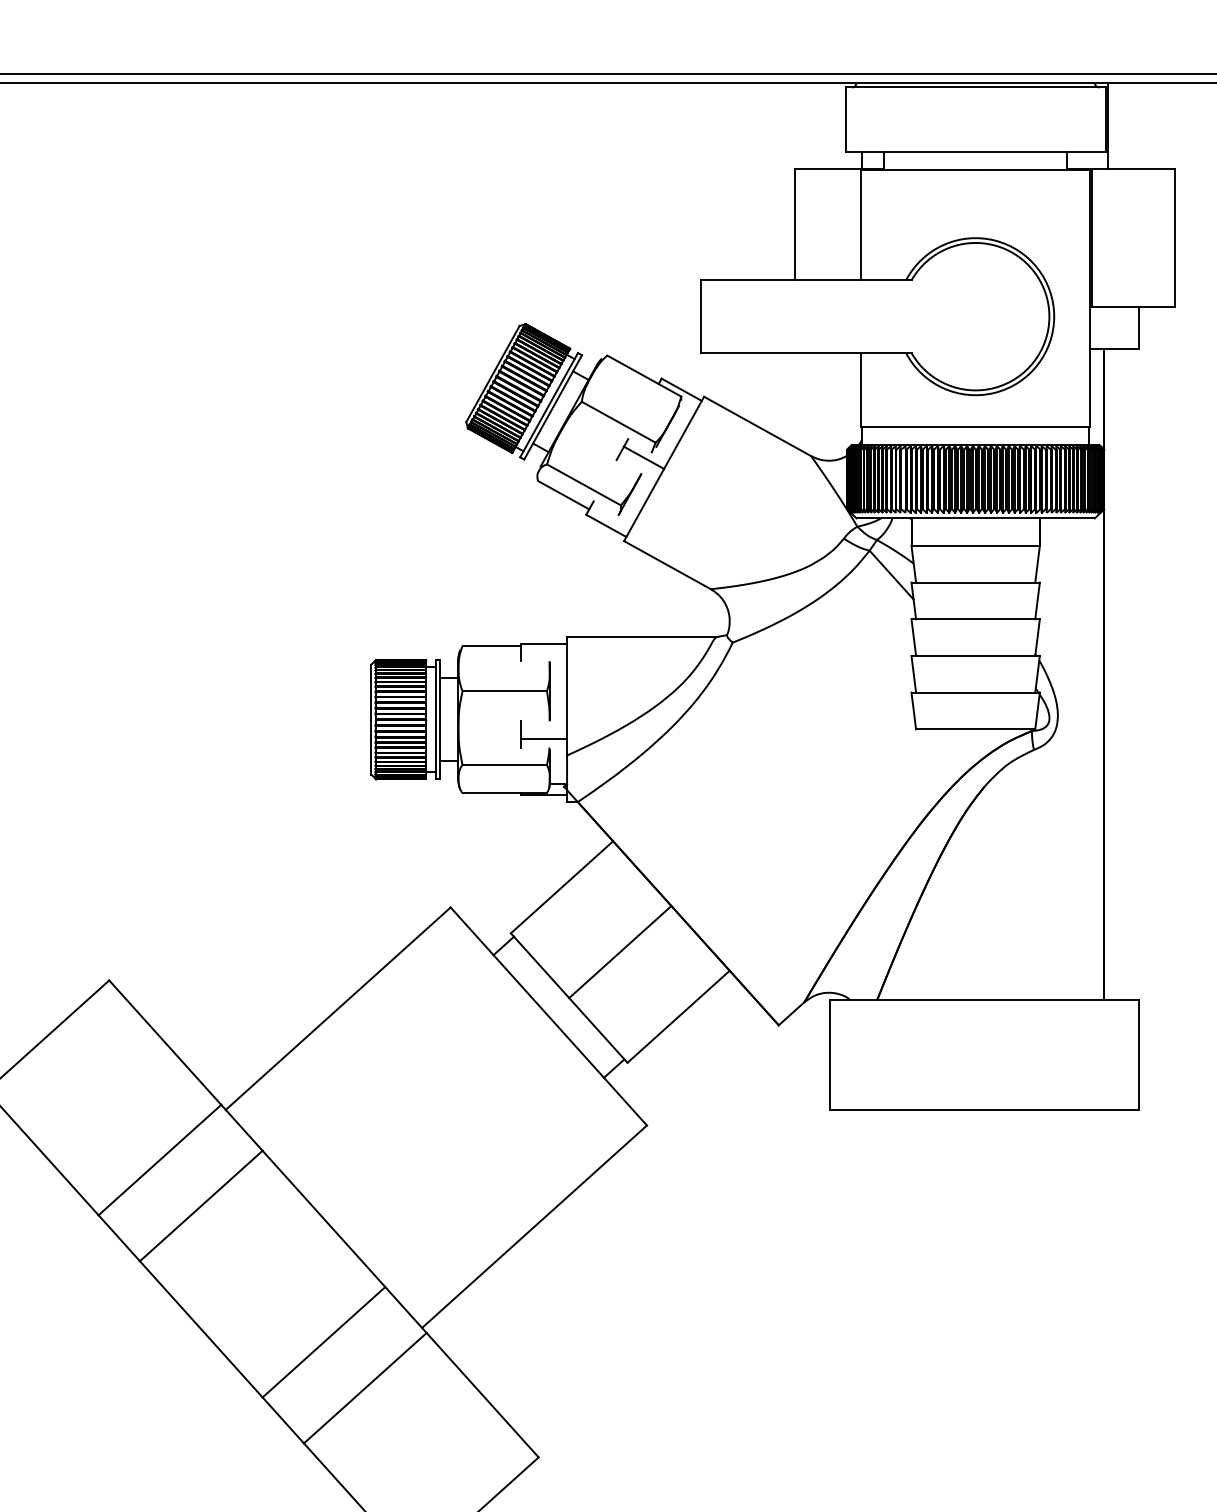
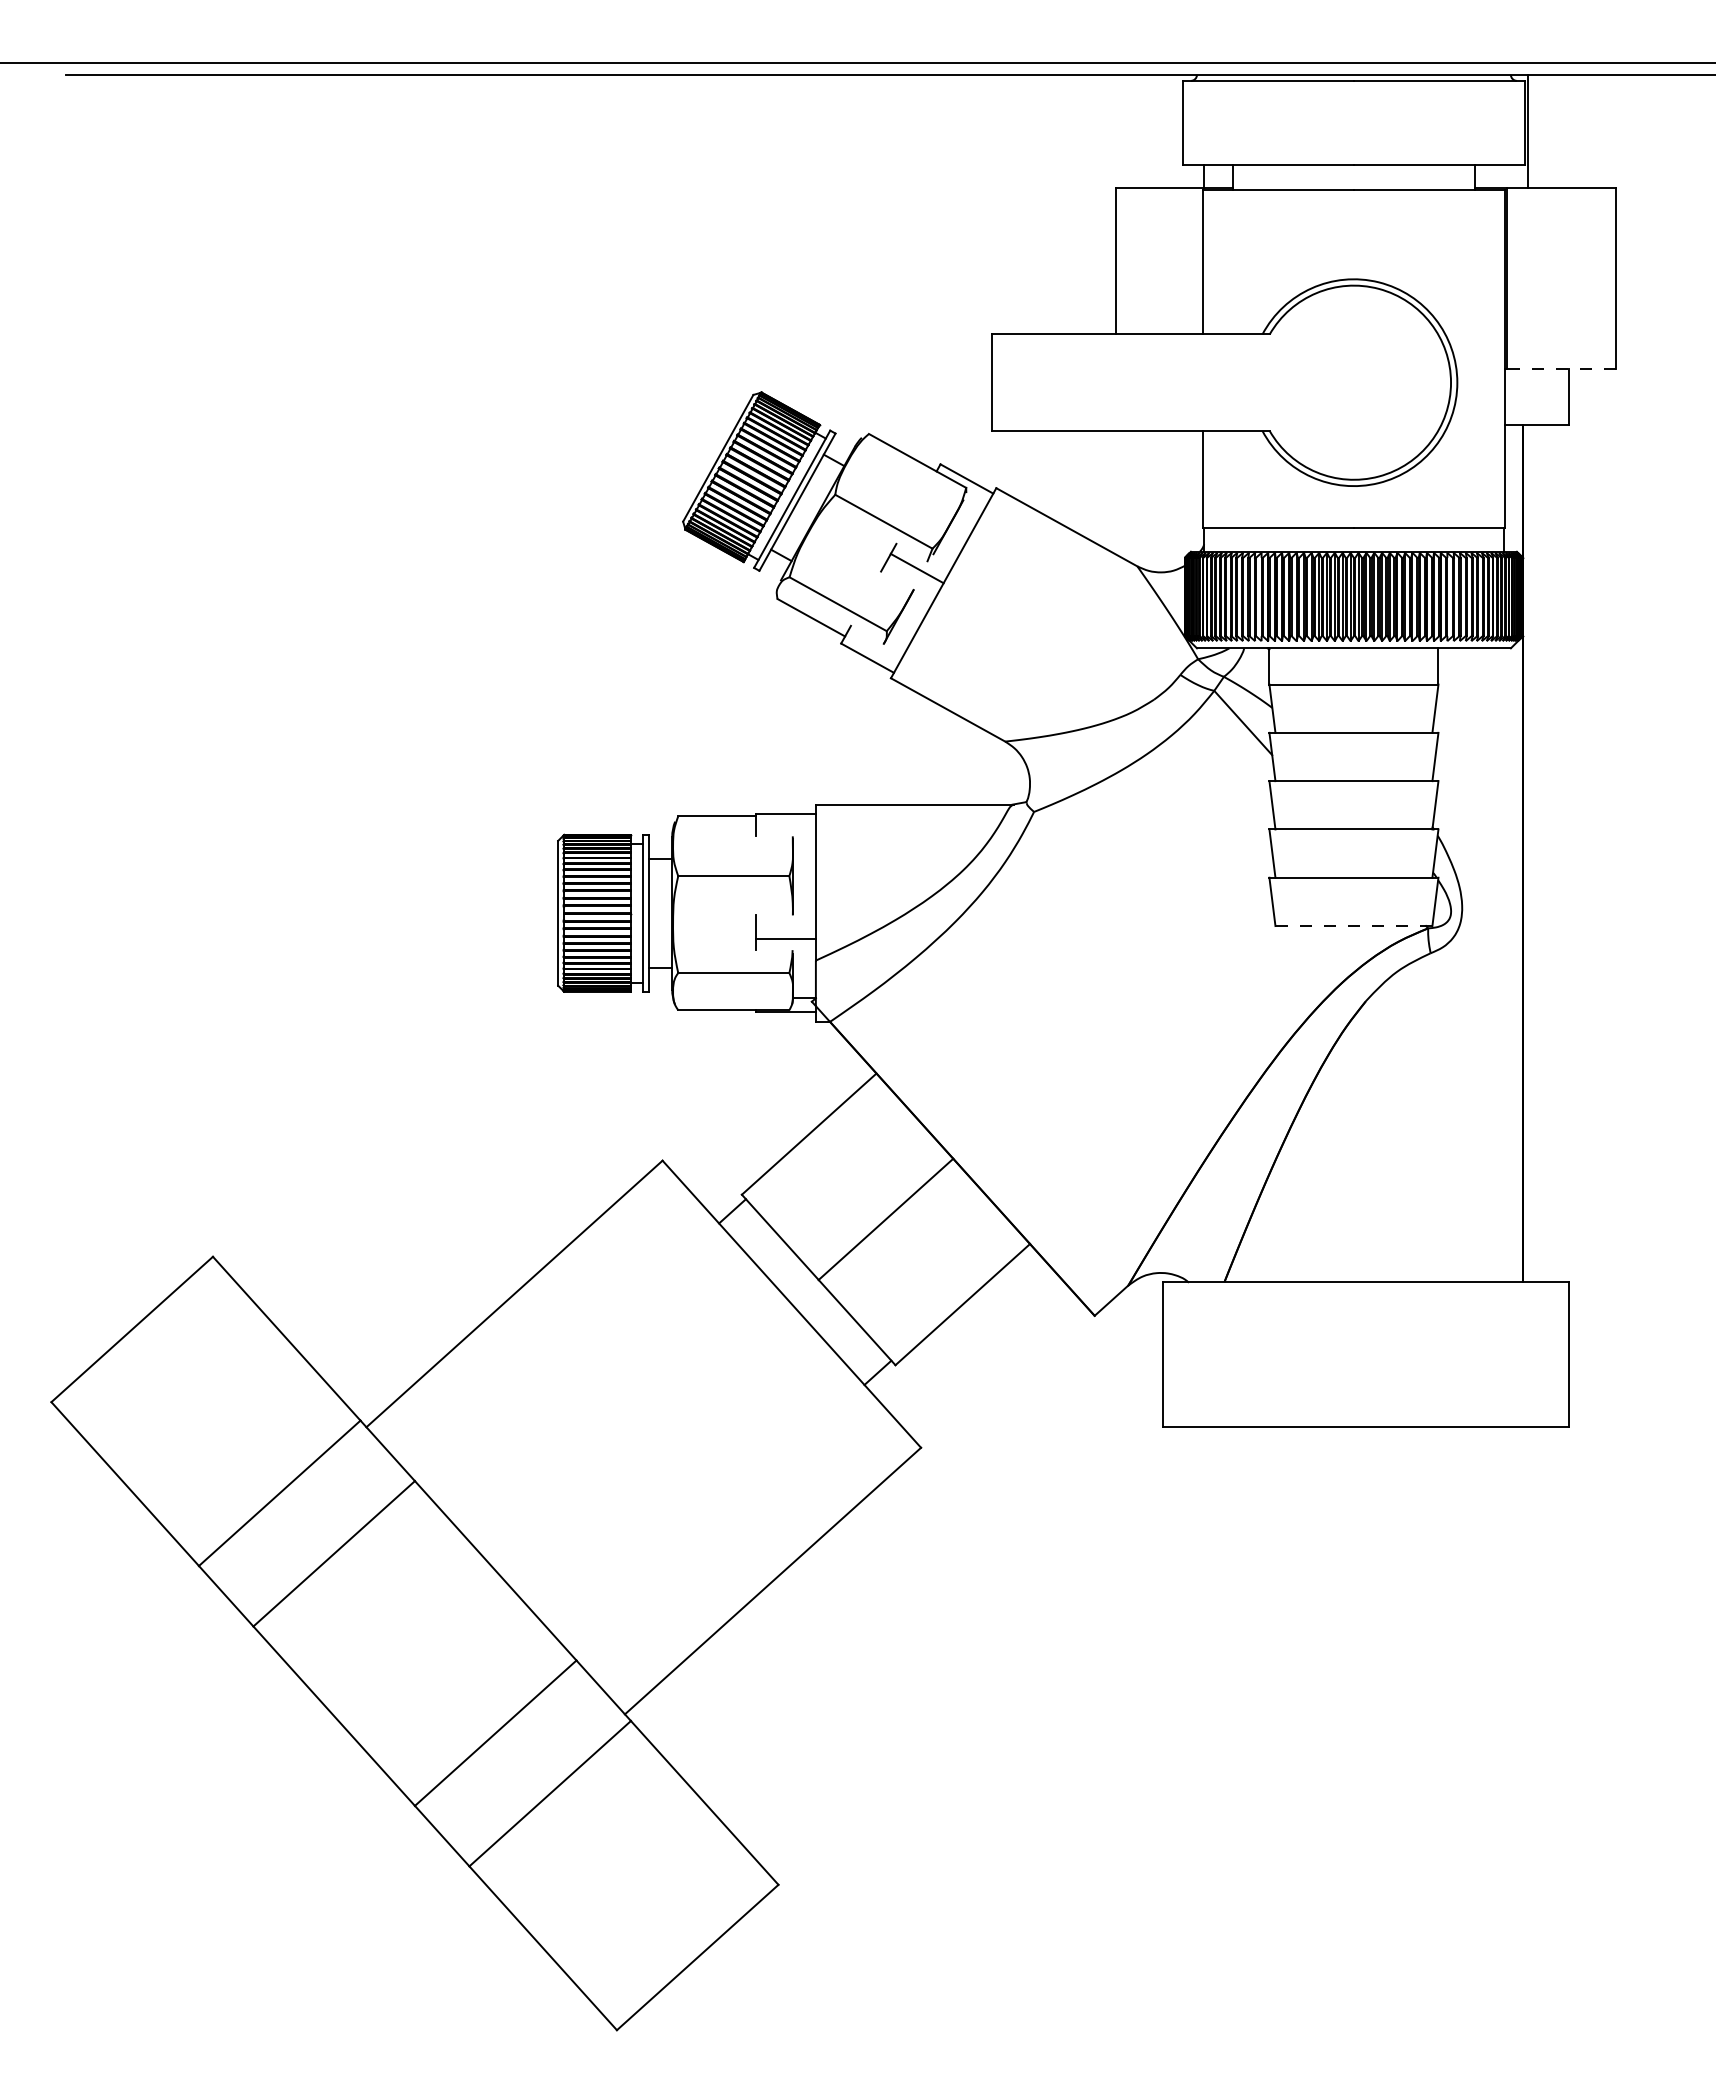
line: (1133, 306) -> (1561, 369), solid -> dashed
line: (976, 729) -> (1354, 926), solid -> dashed

